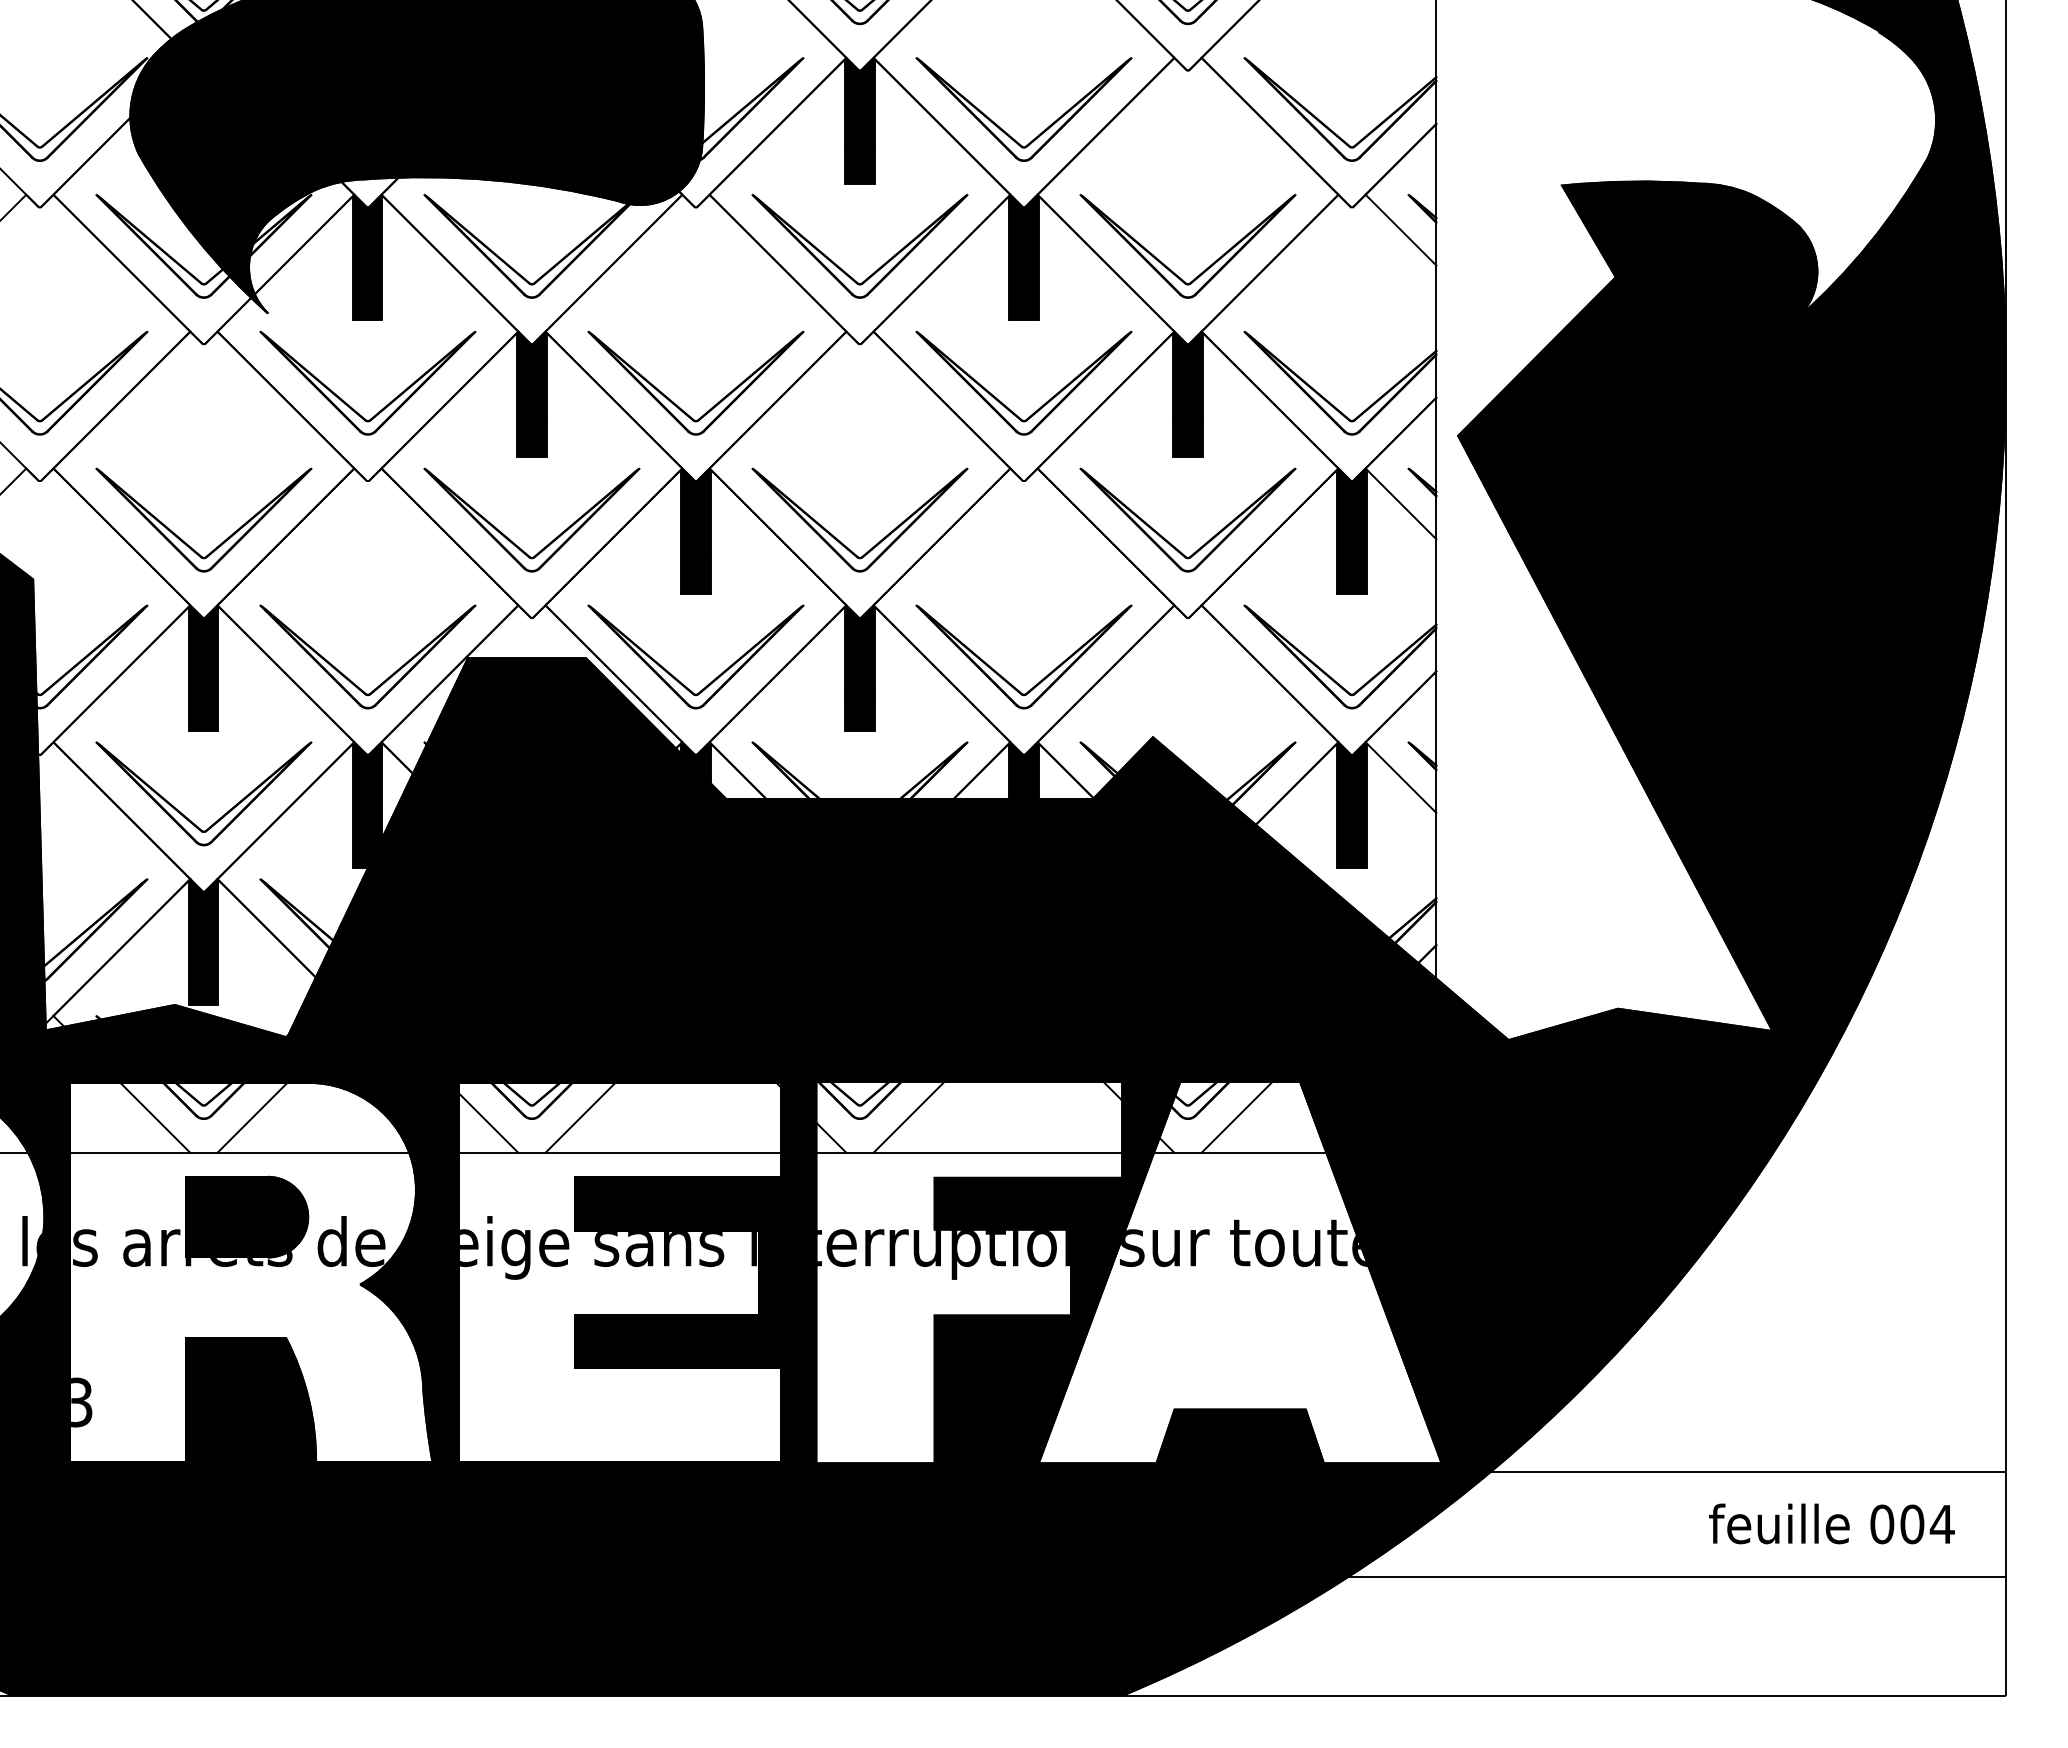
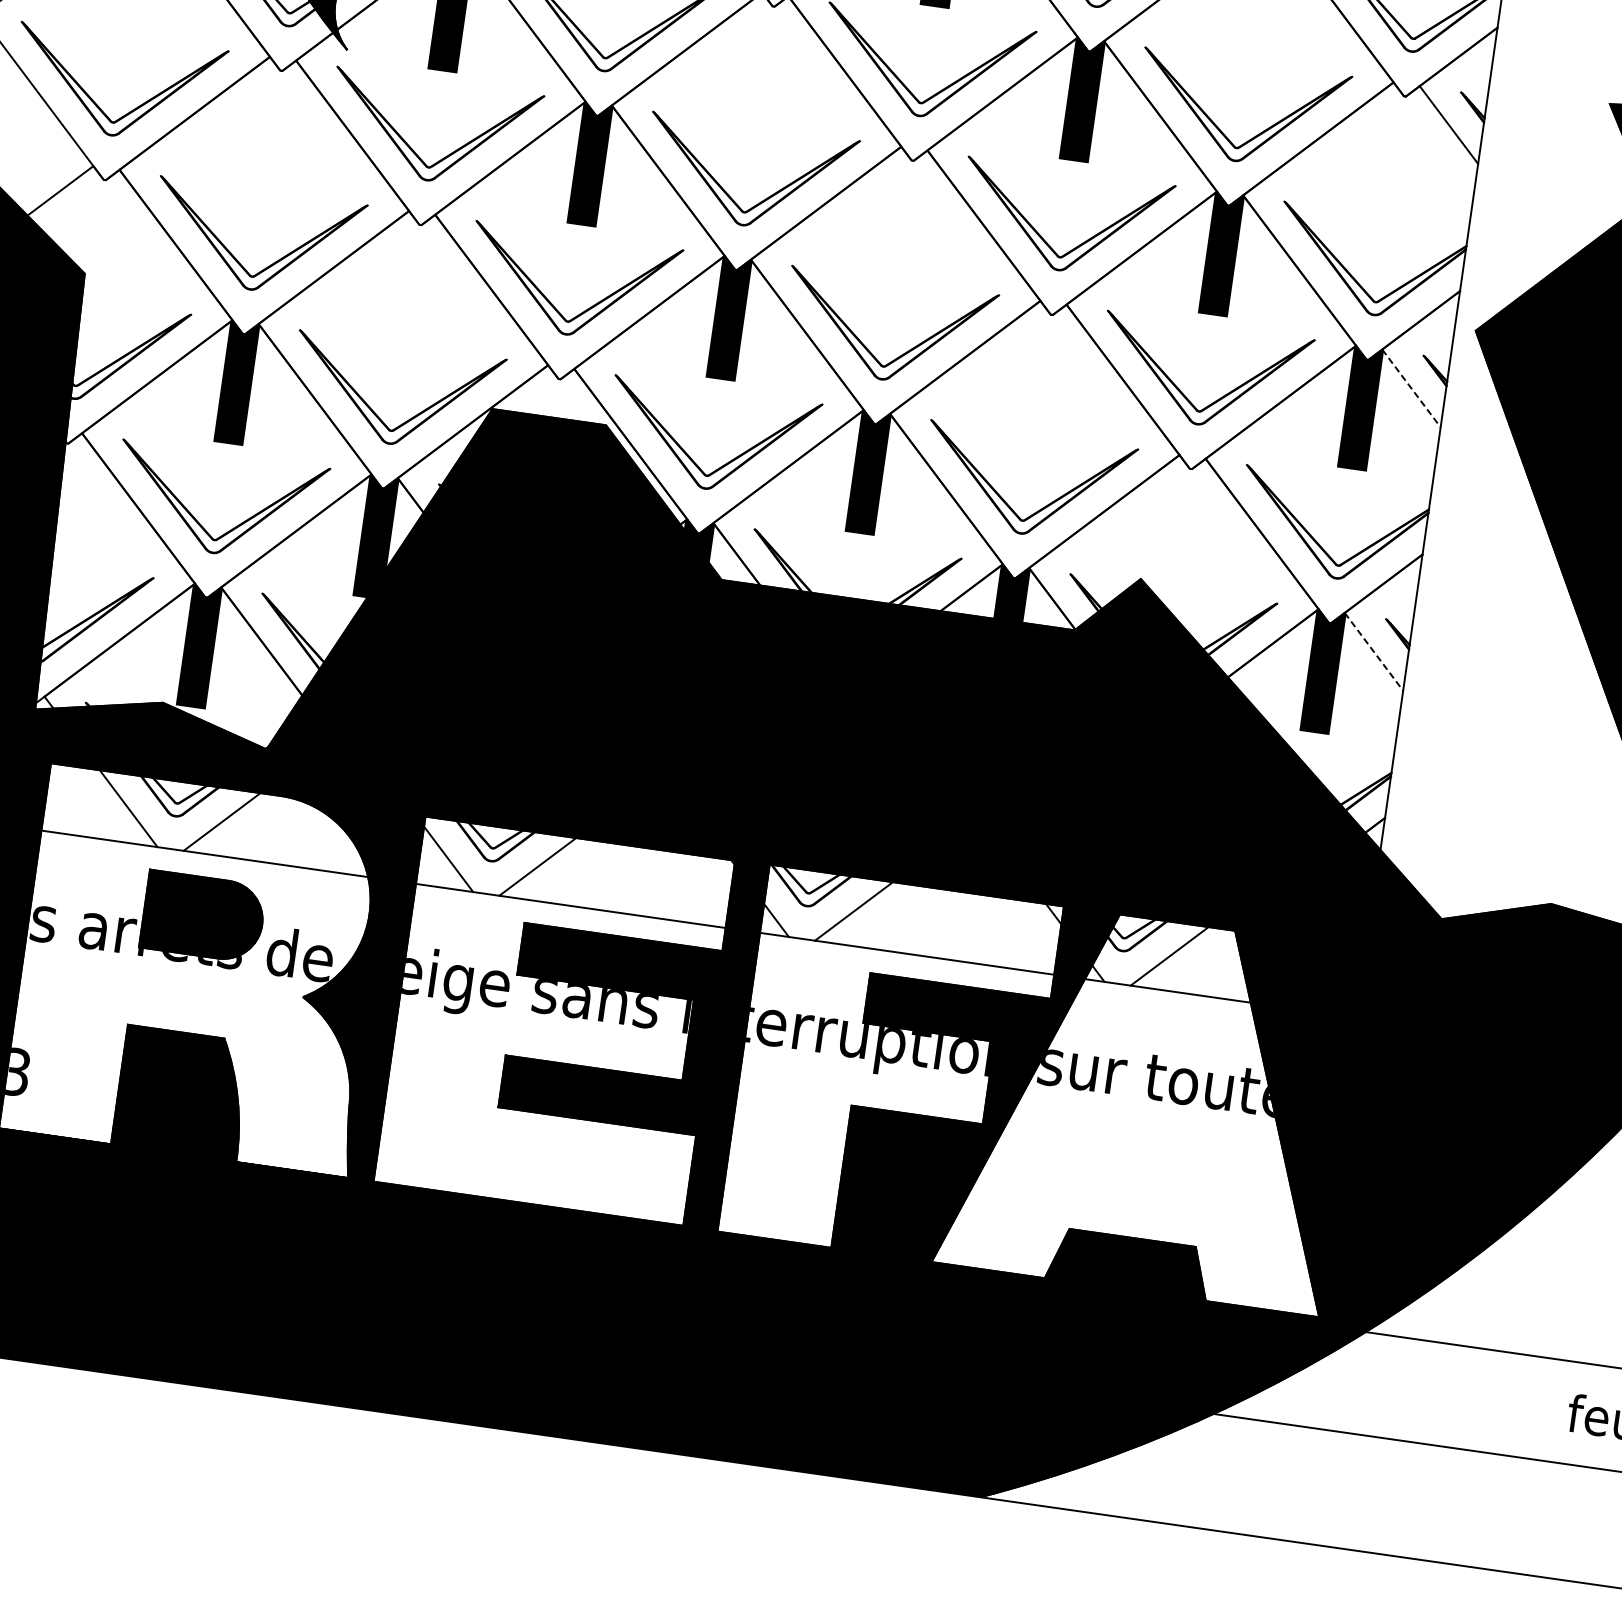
line: (1401, 504) -> (1411, 389), solid -> dashed
line: (1401, 777) -> (1374, 651), solid -> dashed

